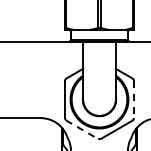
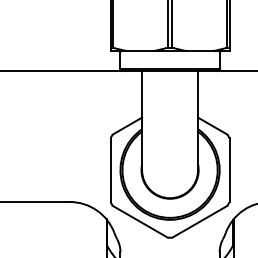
line: (134, 99) -> (230, 170), dashed -> solid
line: (82, 129) -> (140, 221), dashed -> solid

